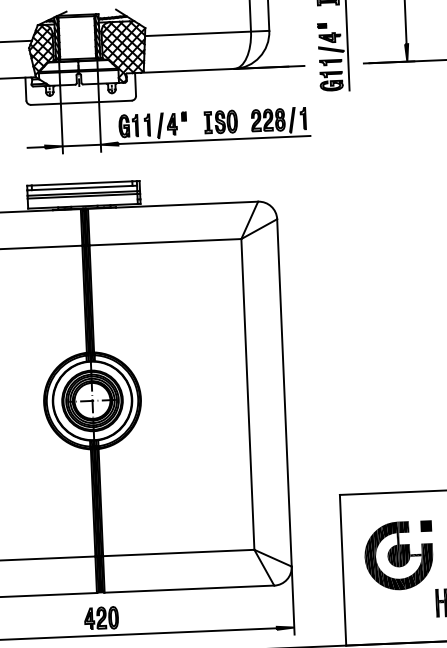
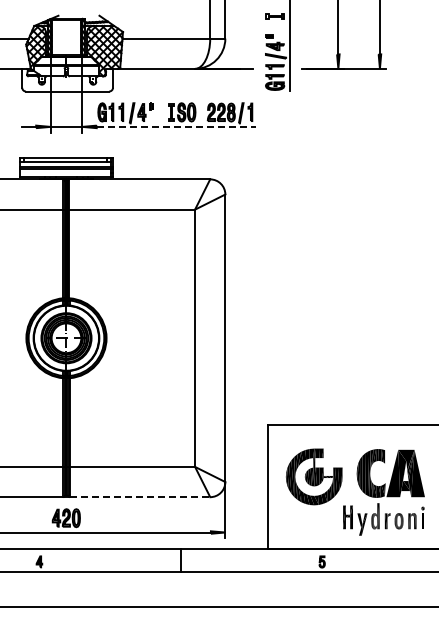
line: (214, 139) -> (176, 126), solid -> dashed
part: (425, 526) -> (337, 453), removed
line: (190, 589) -> (140, 497), solid -> dashed

